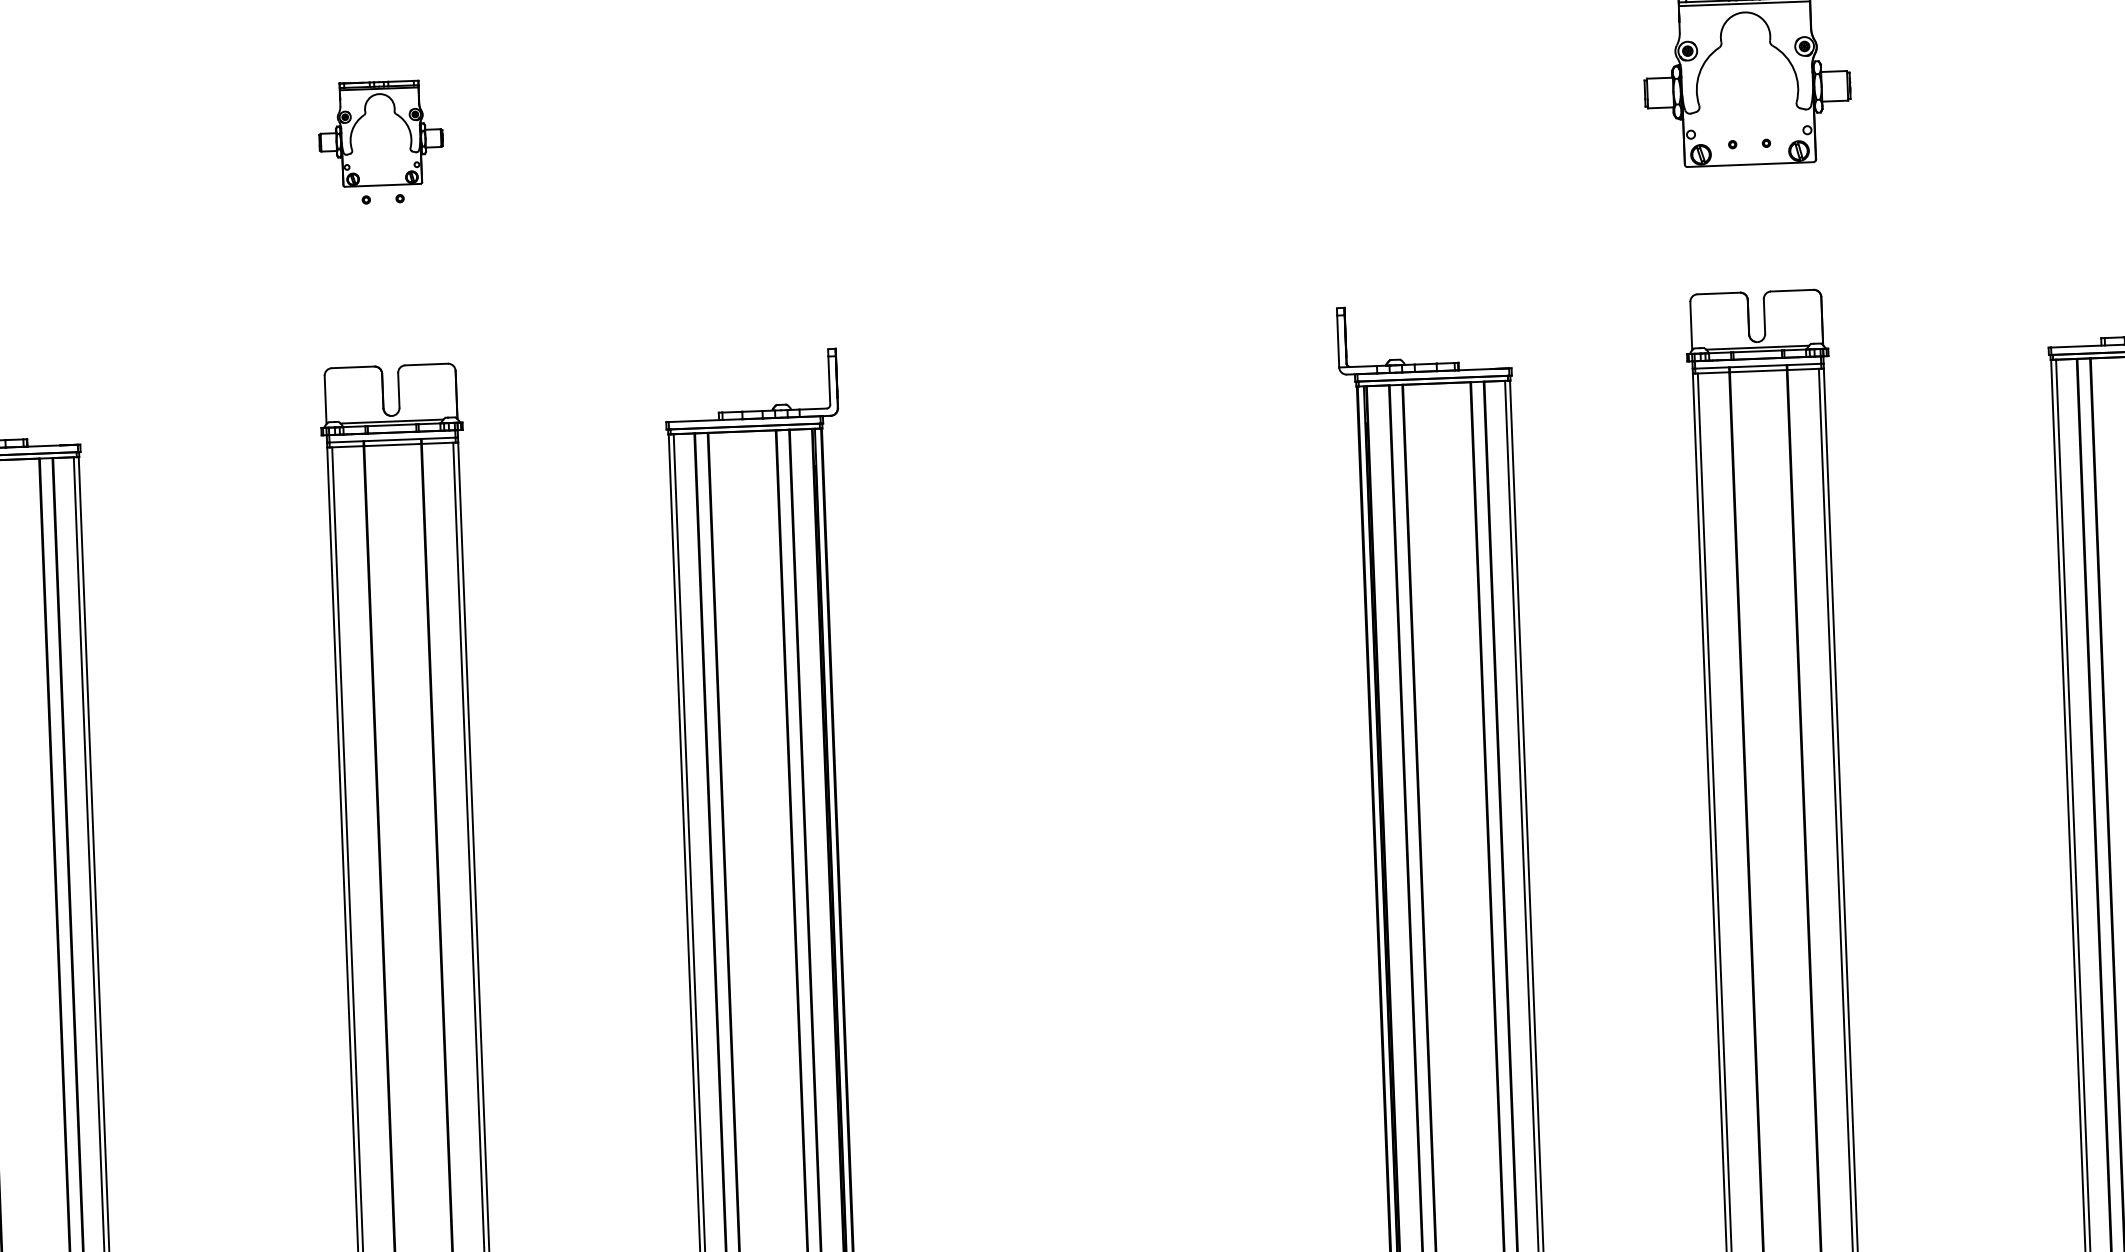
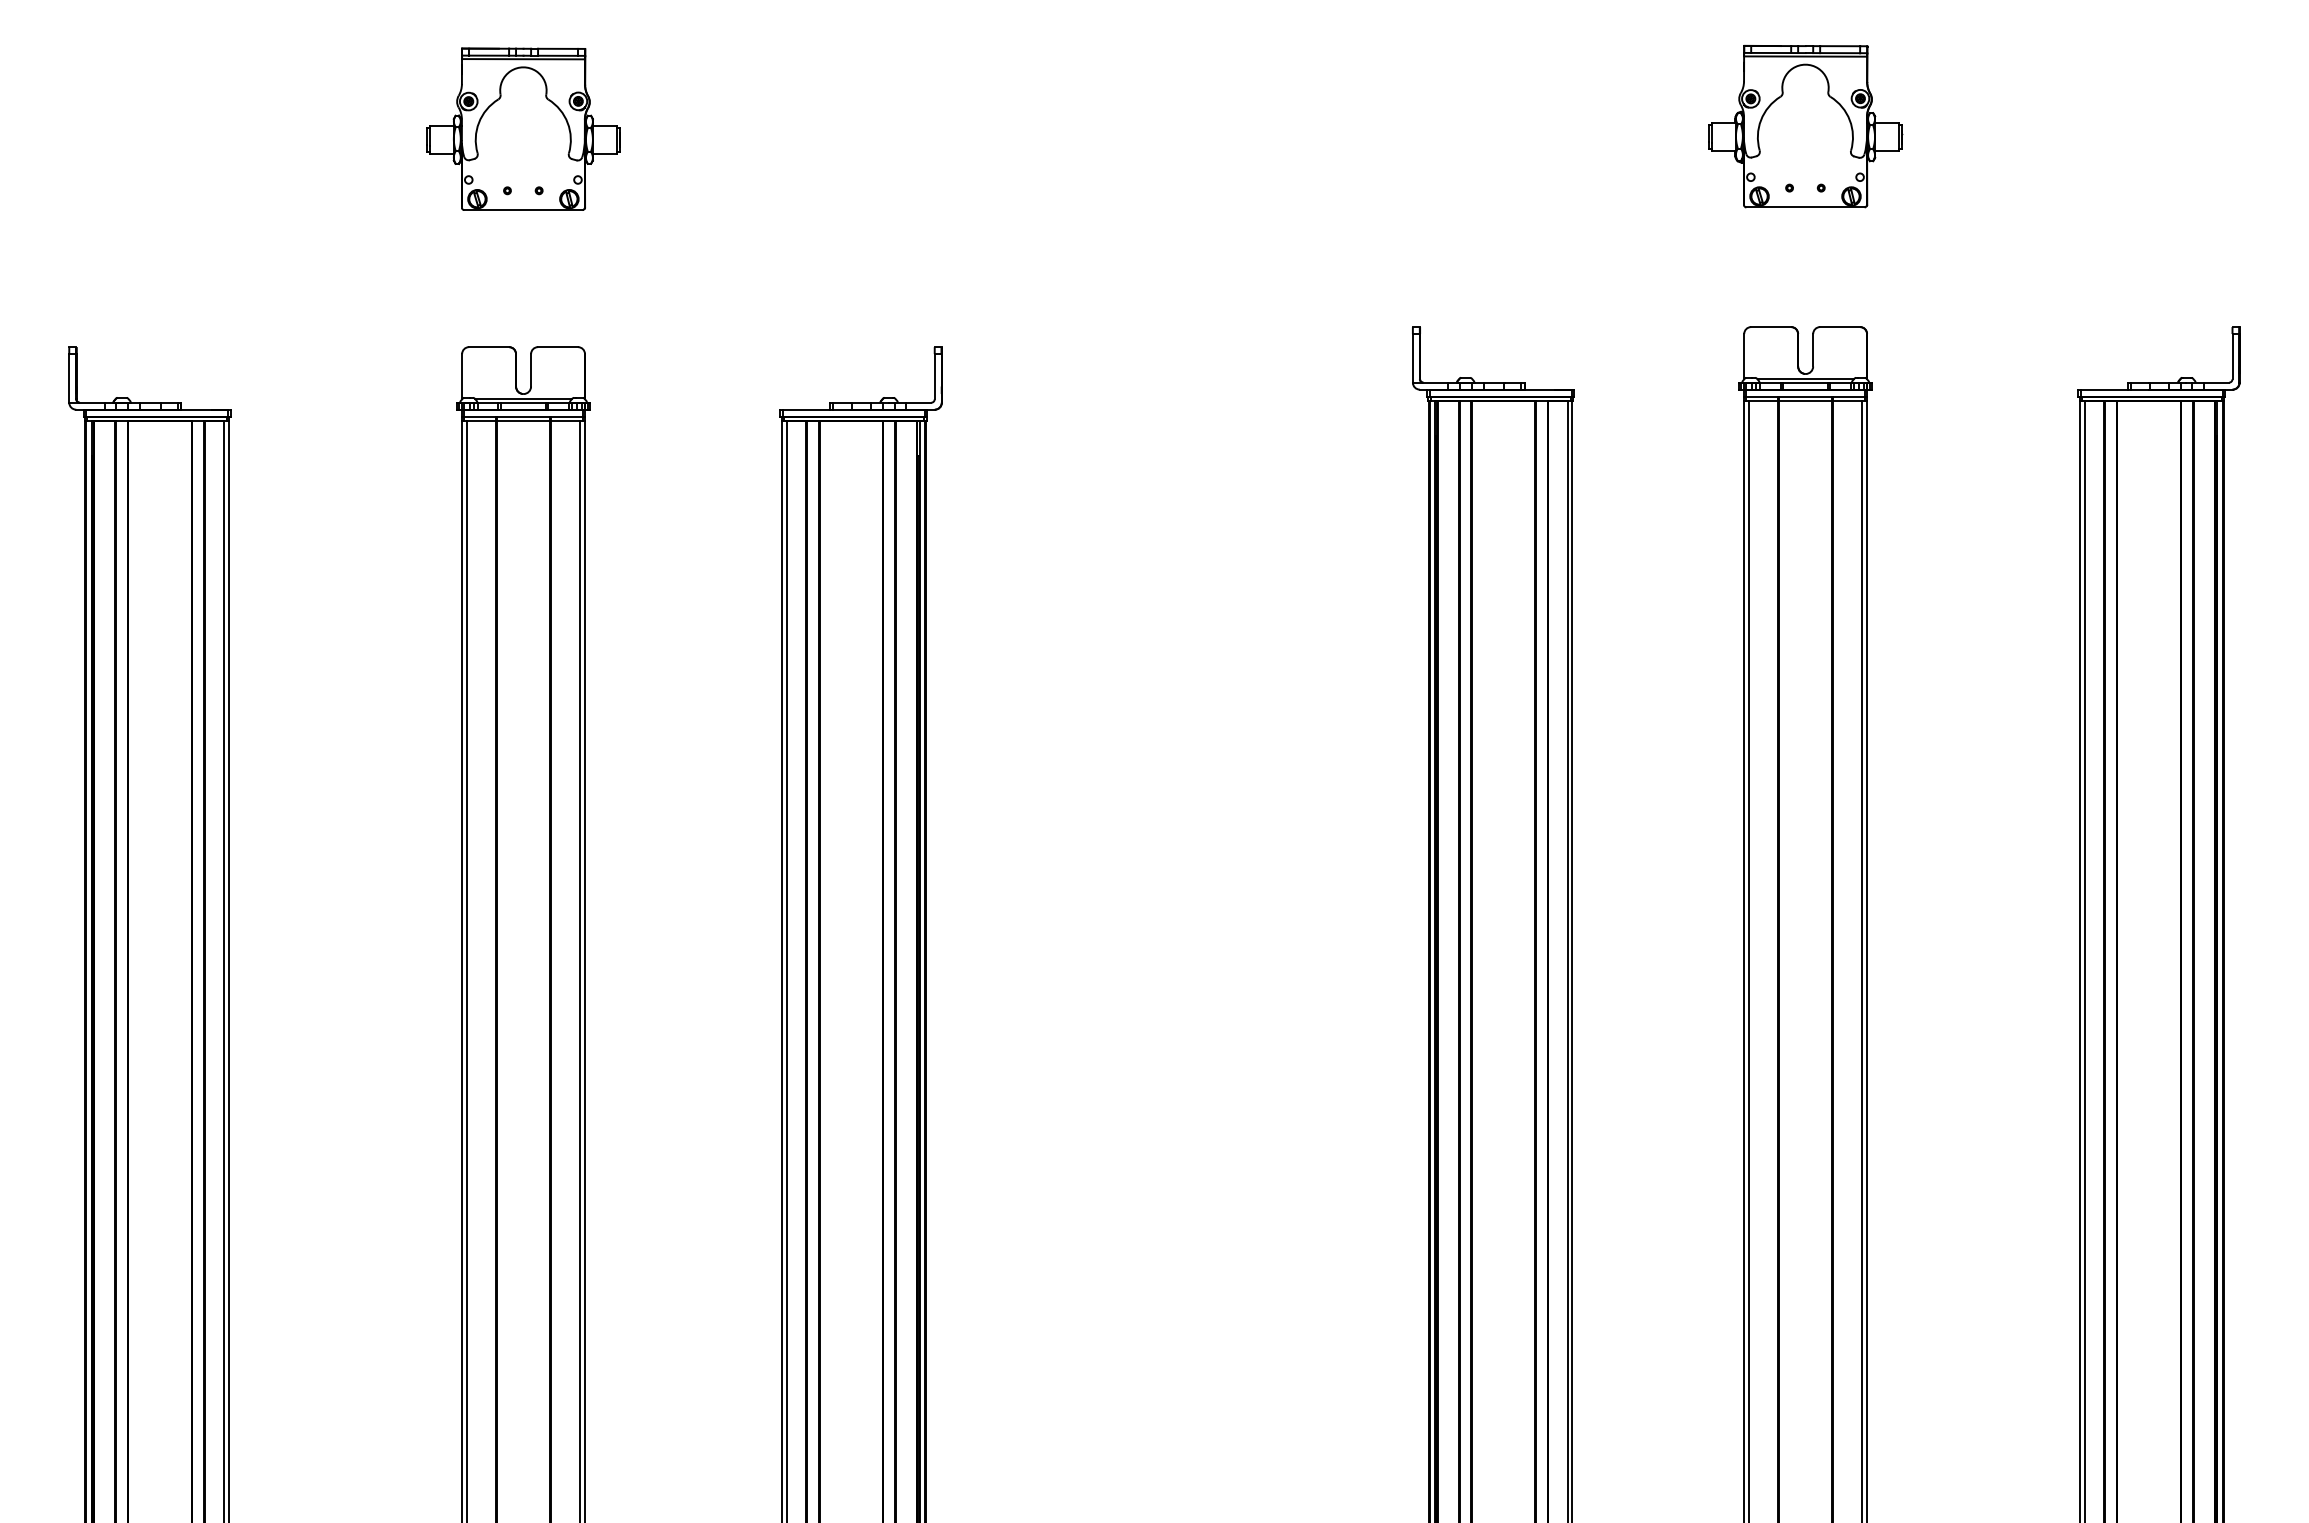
part: (380, 132) -> (523, 128), size x1.67

